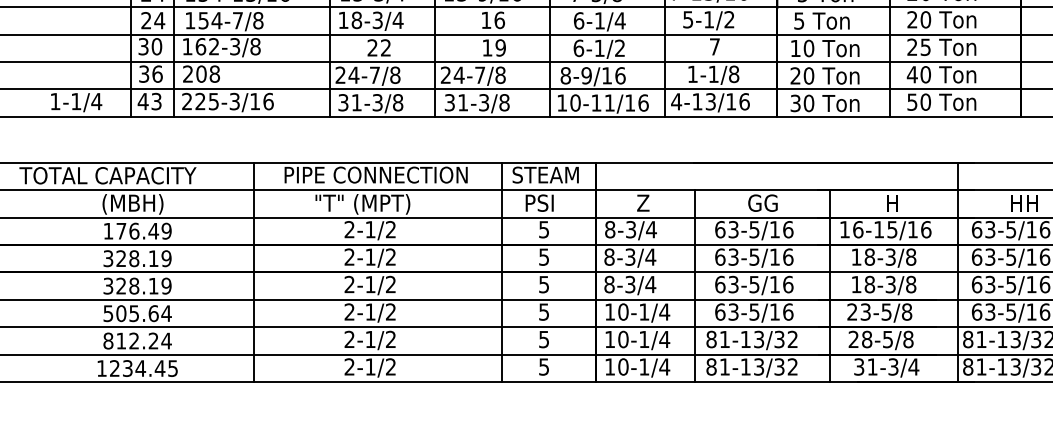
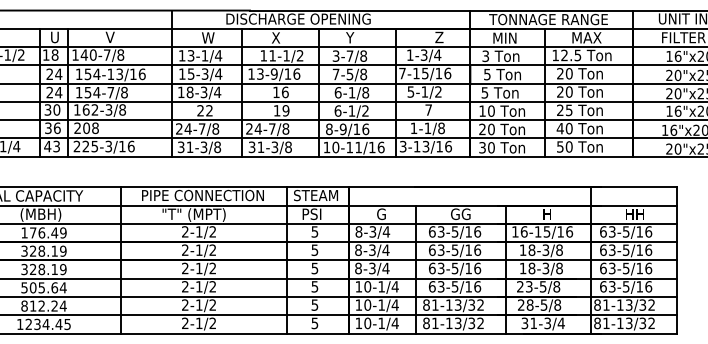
text: (620, 20) -> (365, 92), 6-1/4 -> 6-1/8
text: (675, 101) -> (402, 146), 4-13/16 -> 3-13/16
text: (642, 203) -> (380, 214), Z -> G

